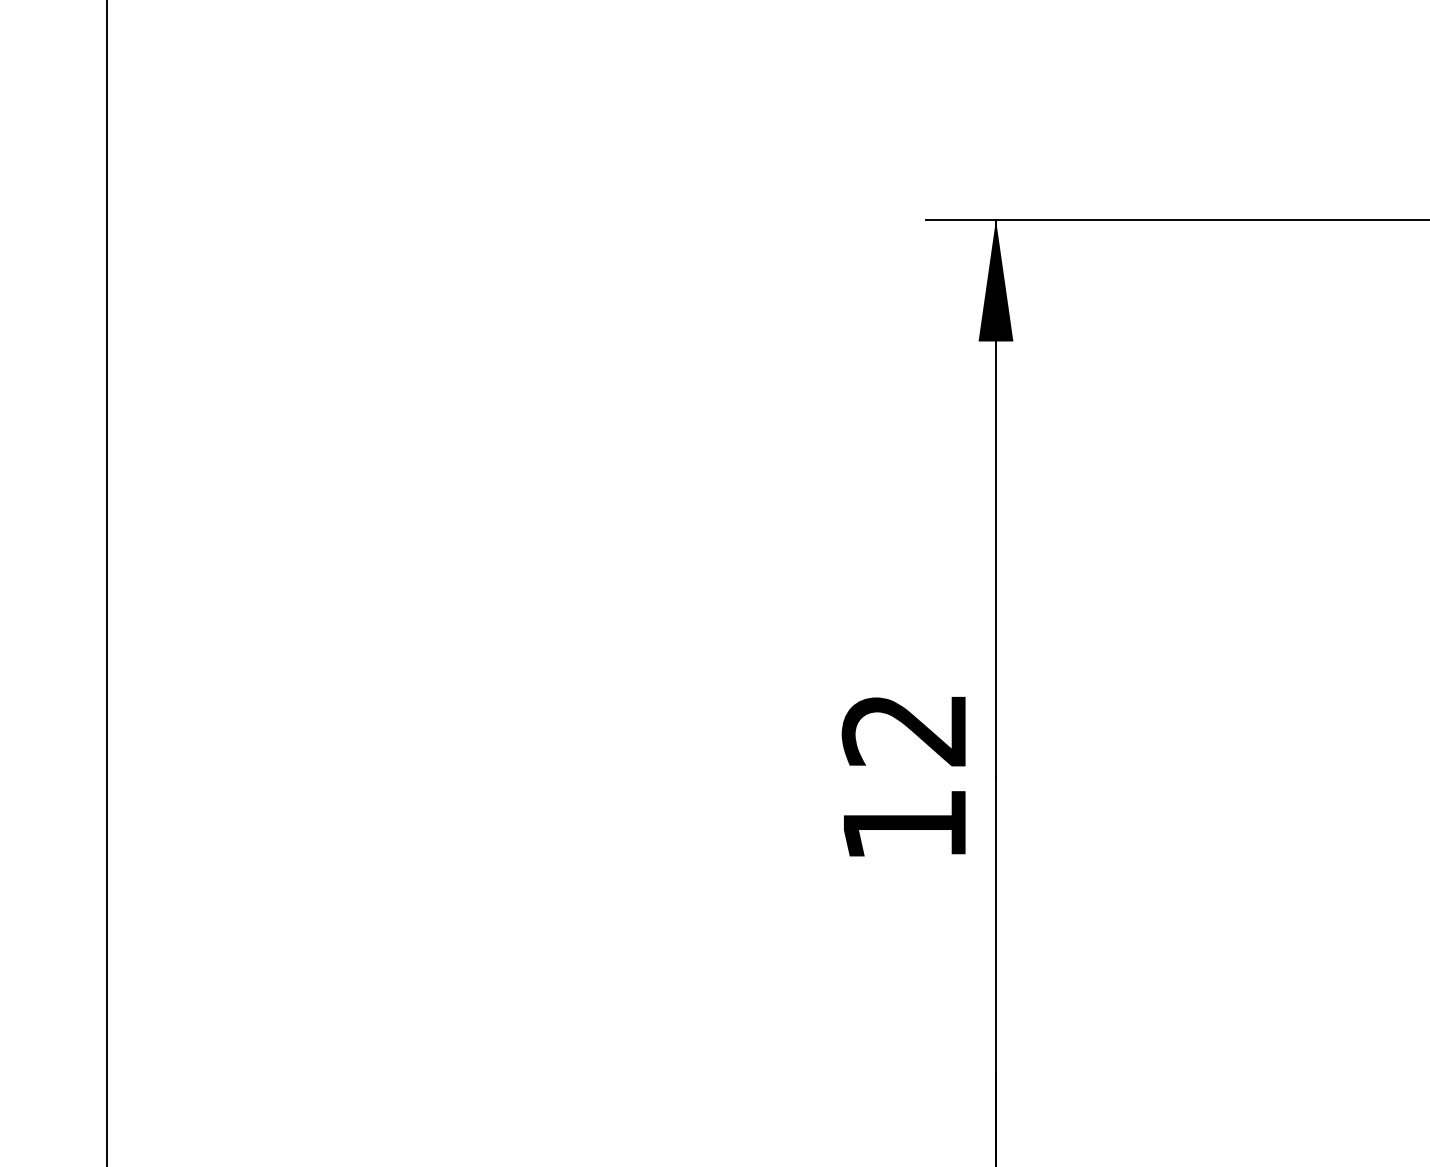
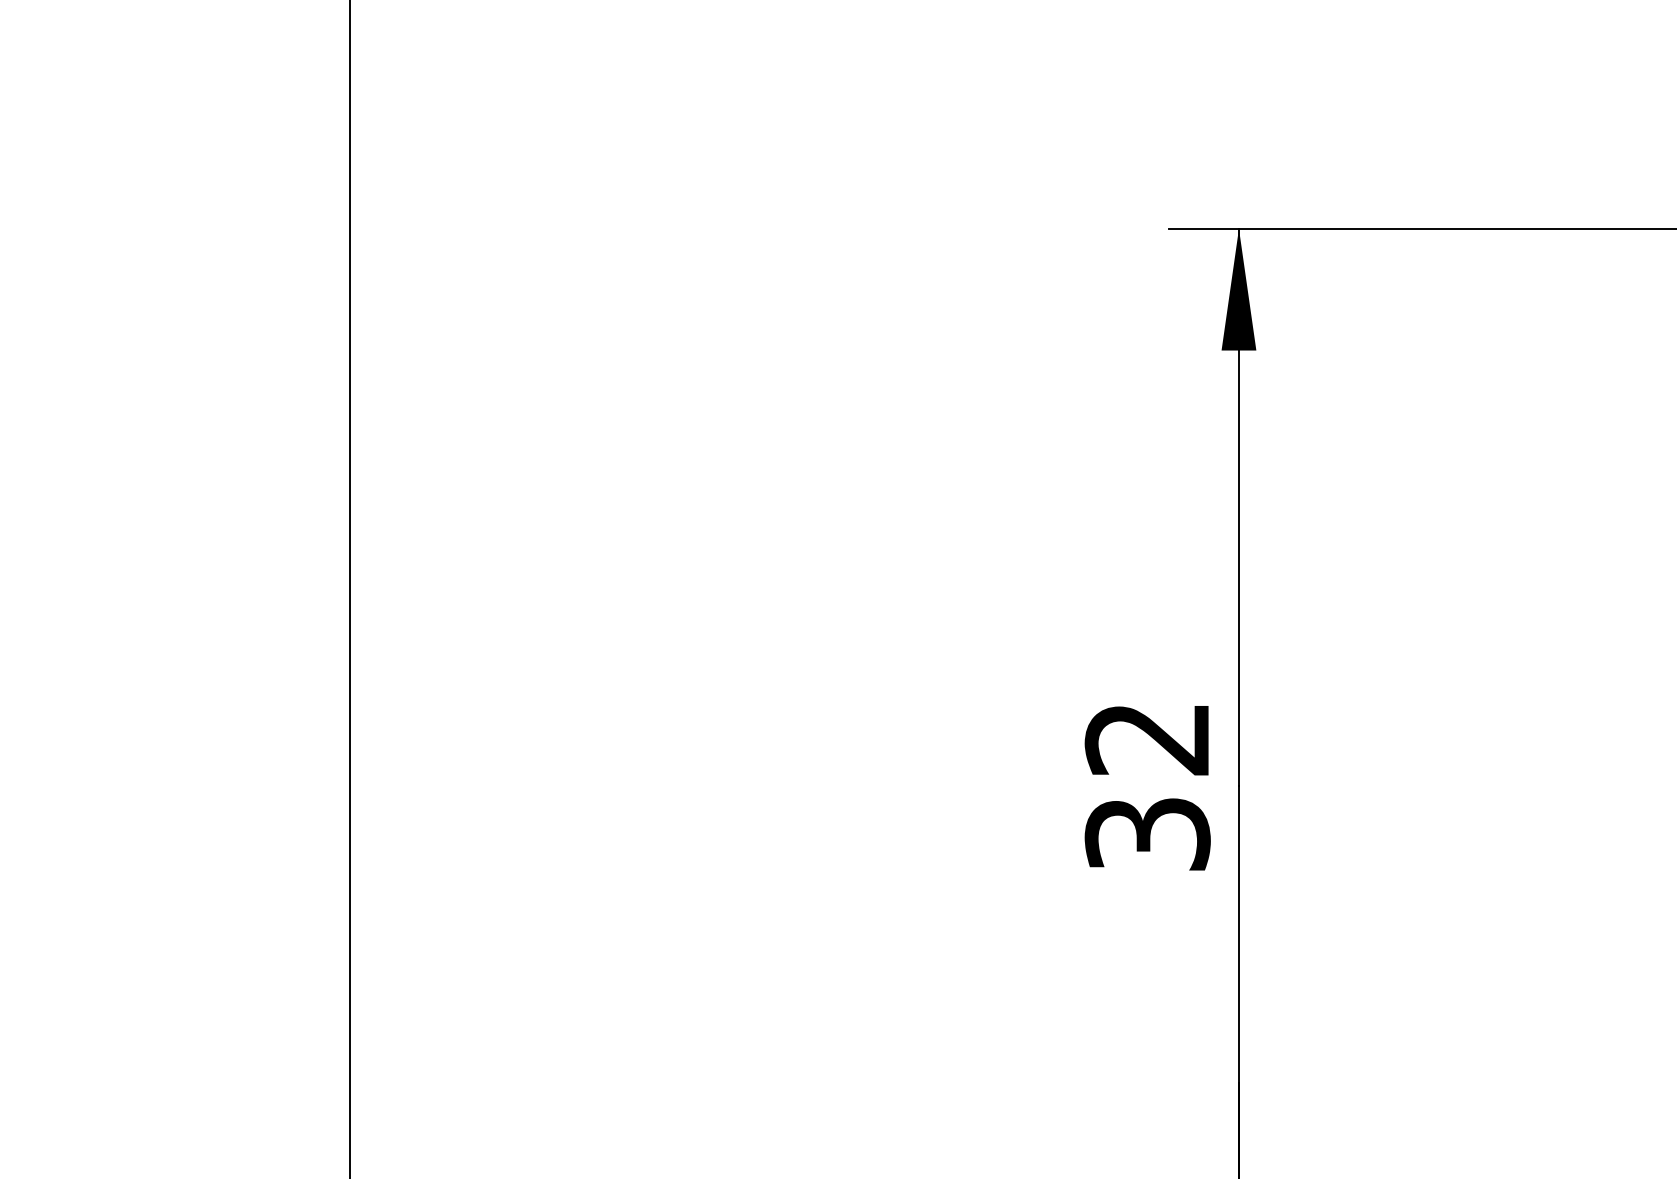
text: (904, 825) -> (1147, 834), 12 -> 32

